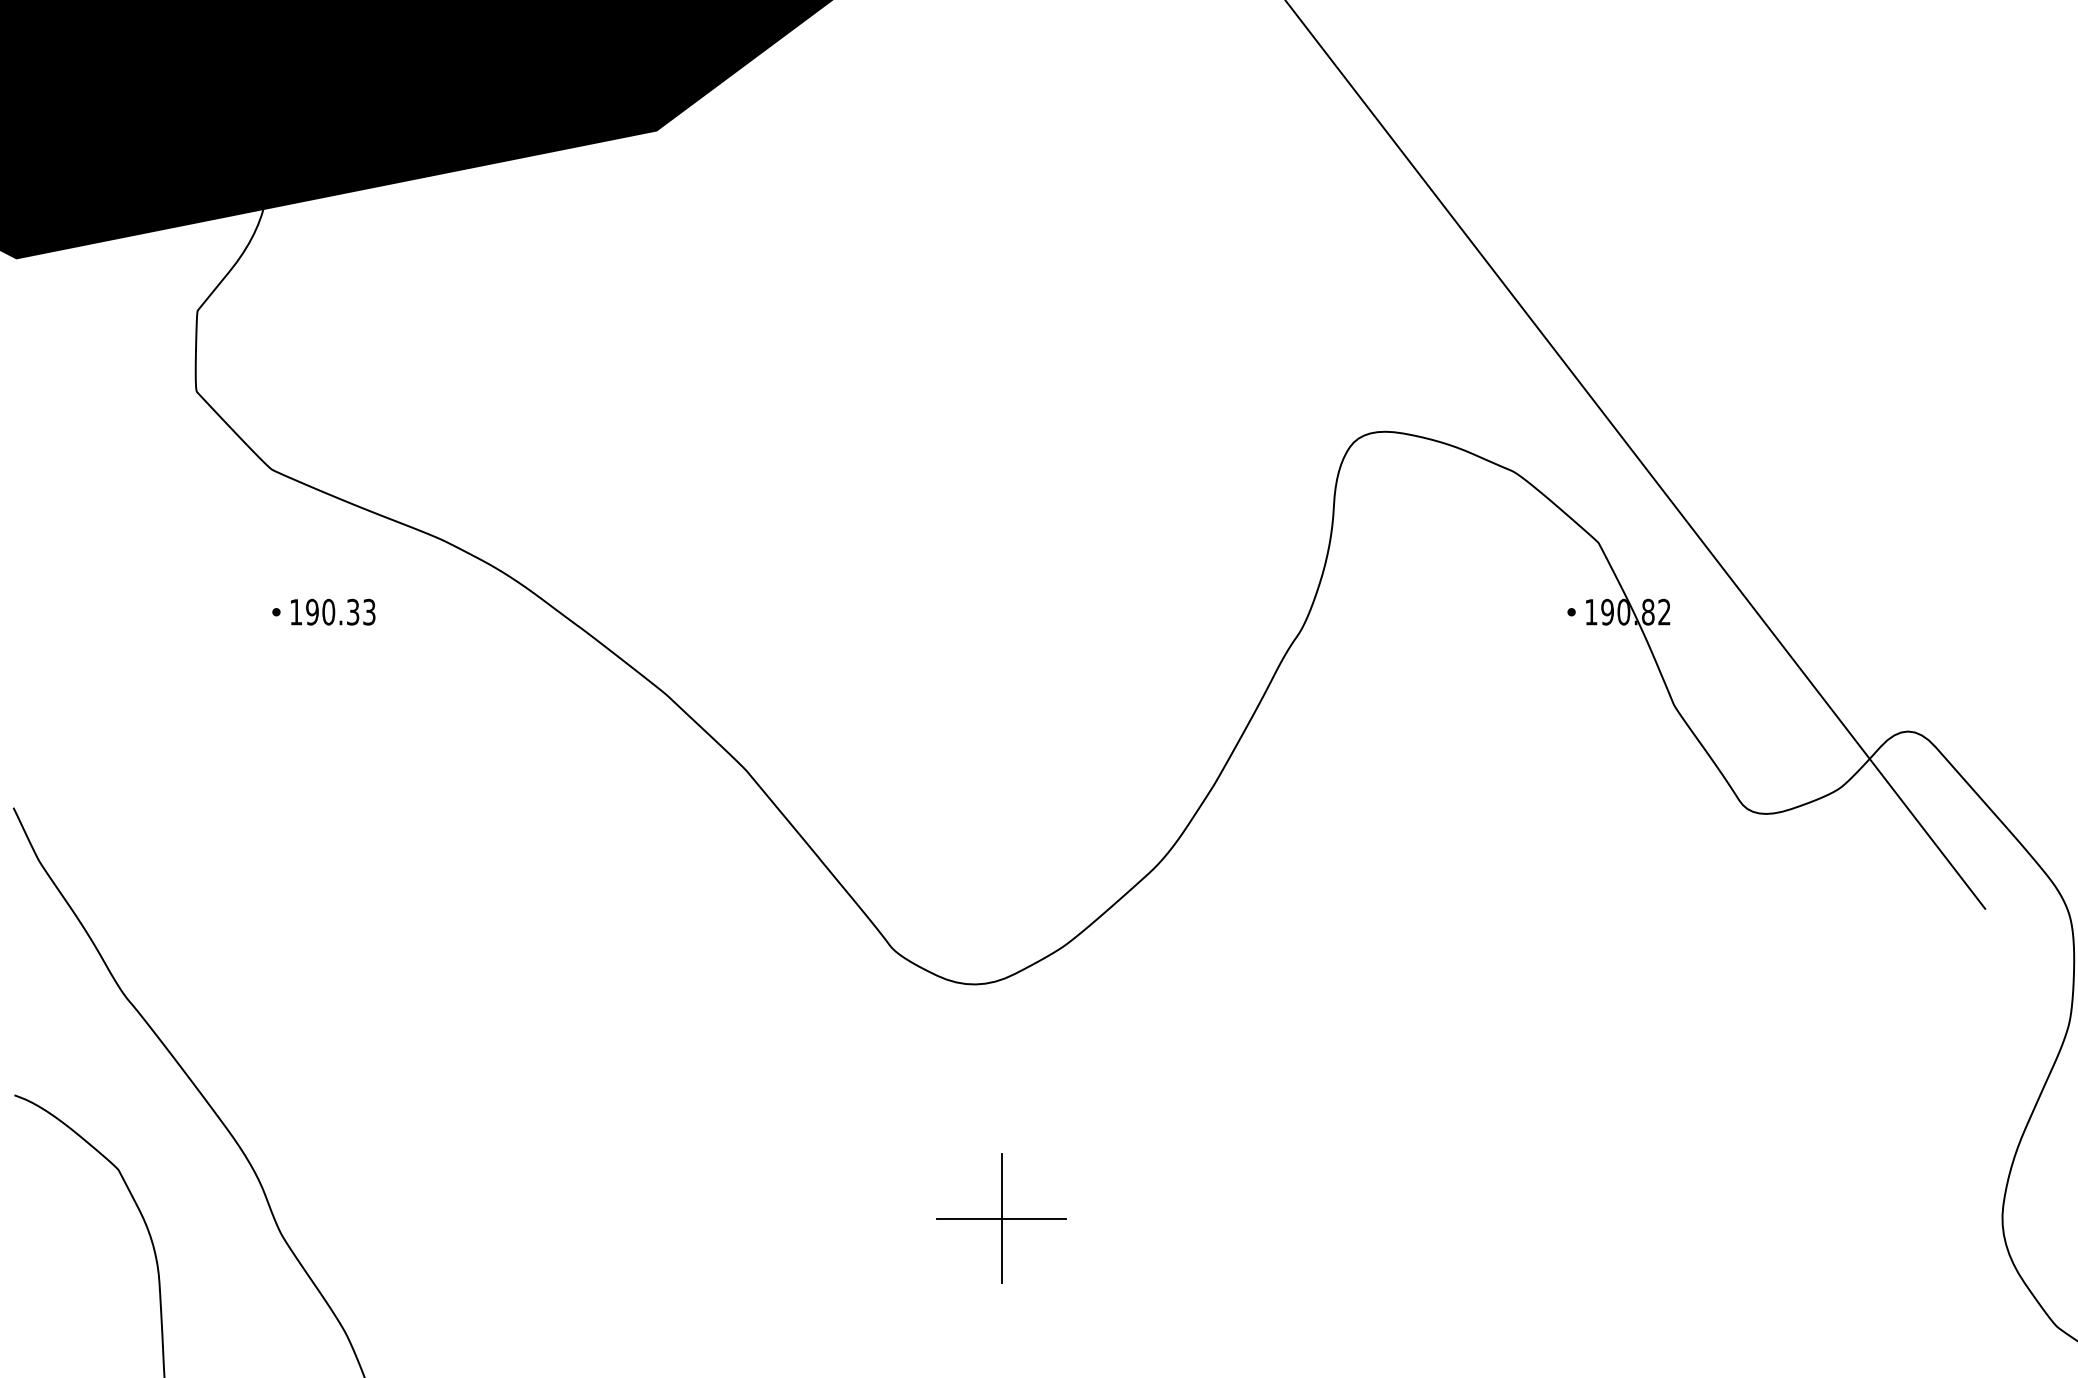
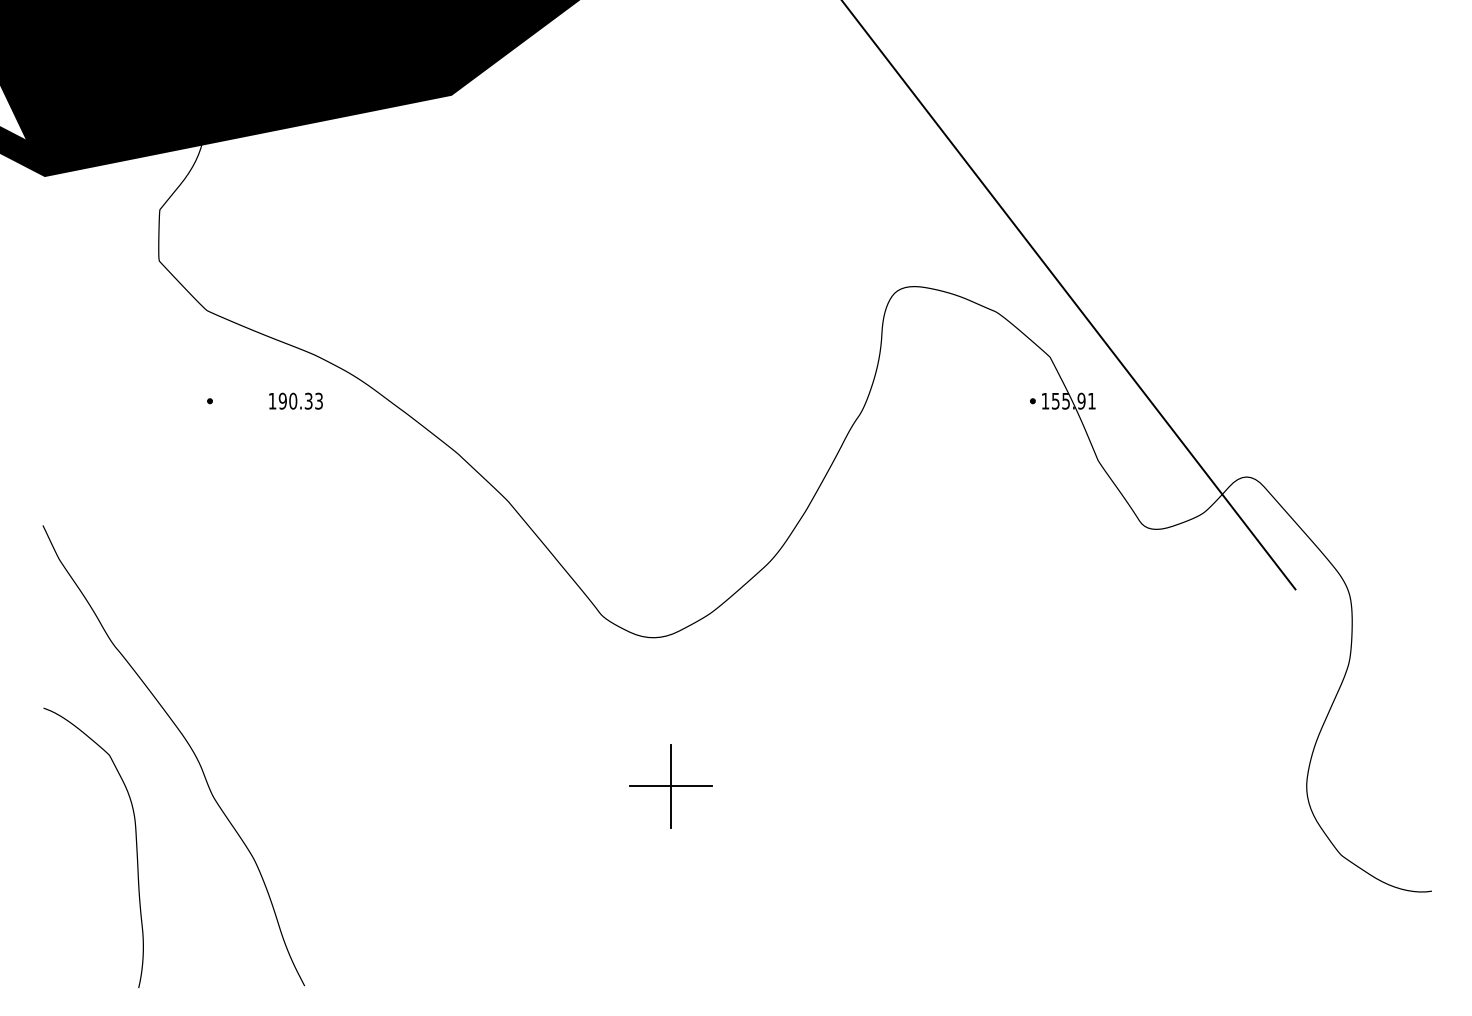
text: (332, 611) -> (295, 400), moved
text: (1635, 611) -> (1073, 400), 190.82 -> 155.91

